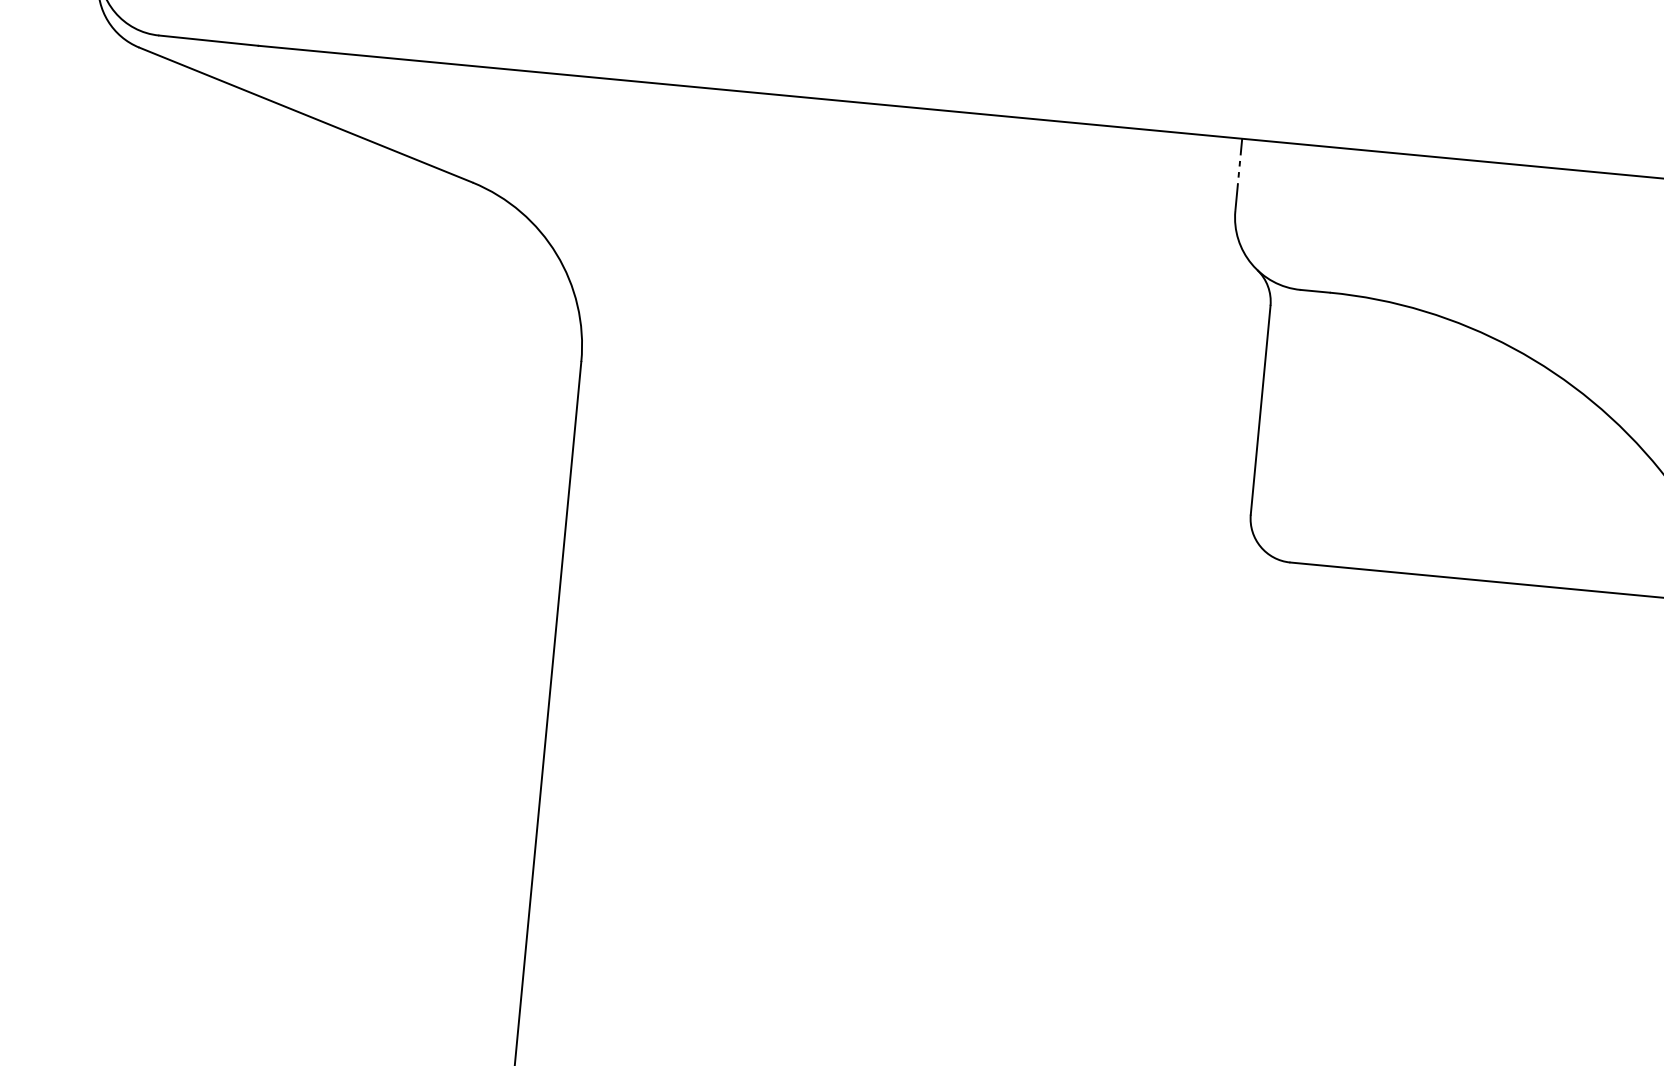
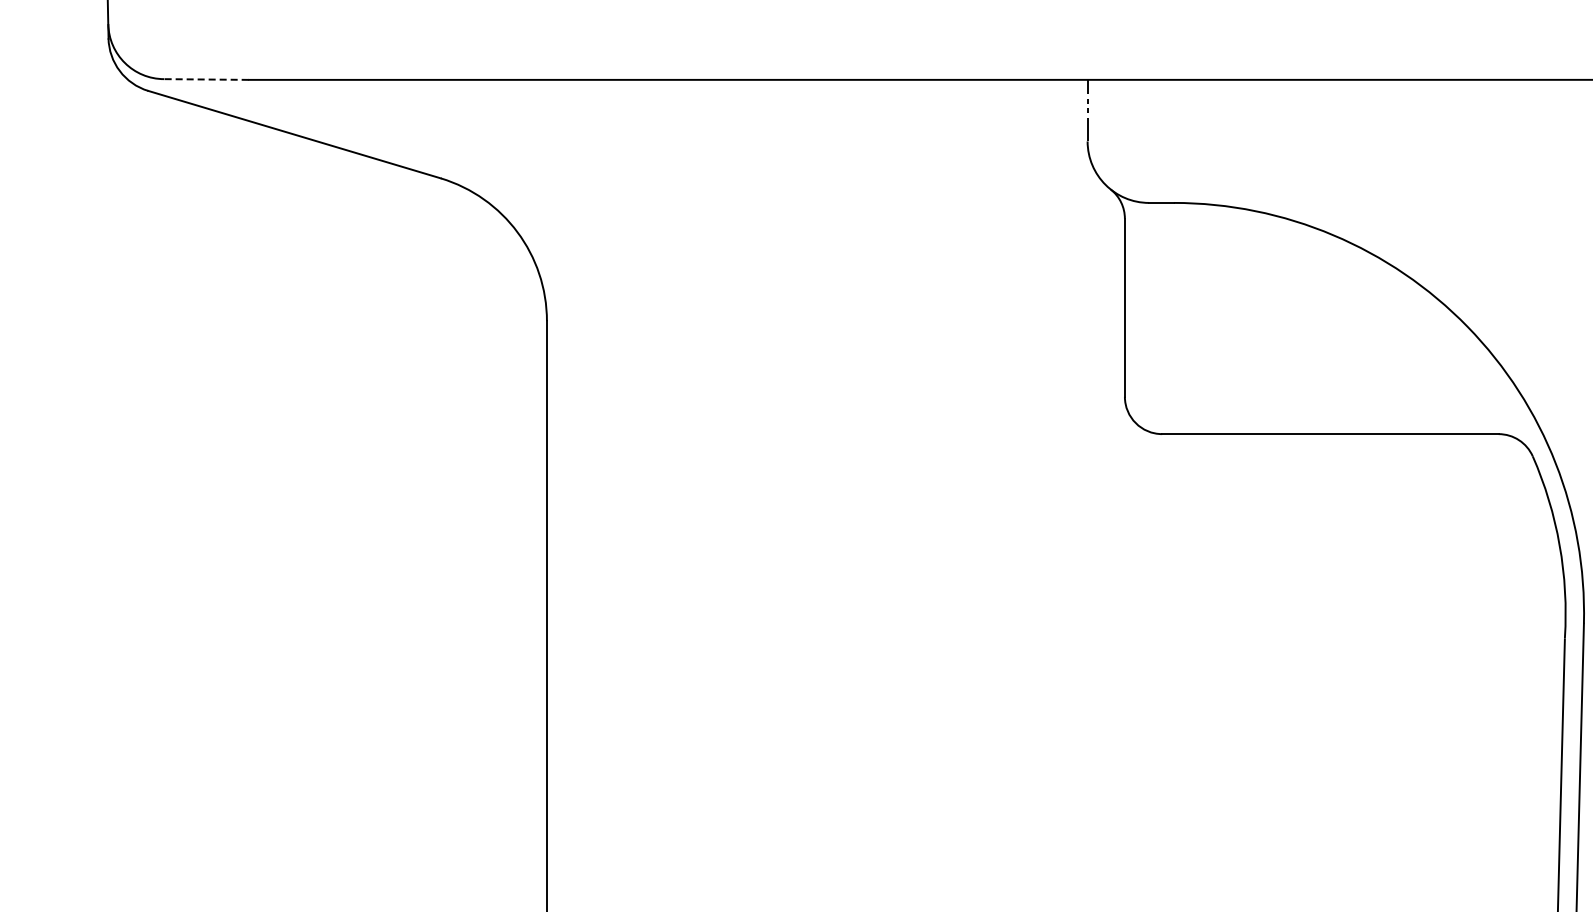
line: (207, 40) -> (205, 79), solid -> dashed

